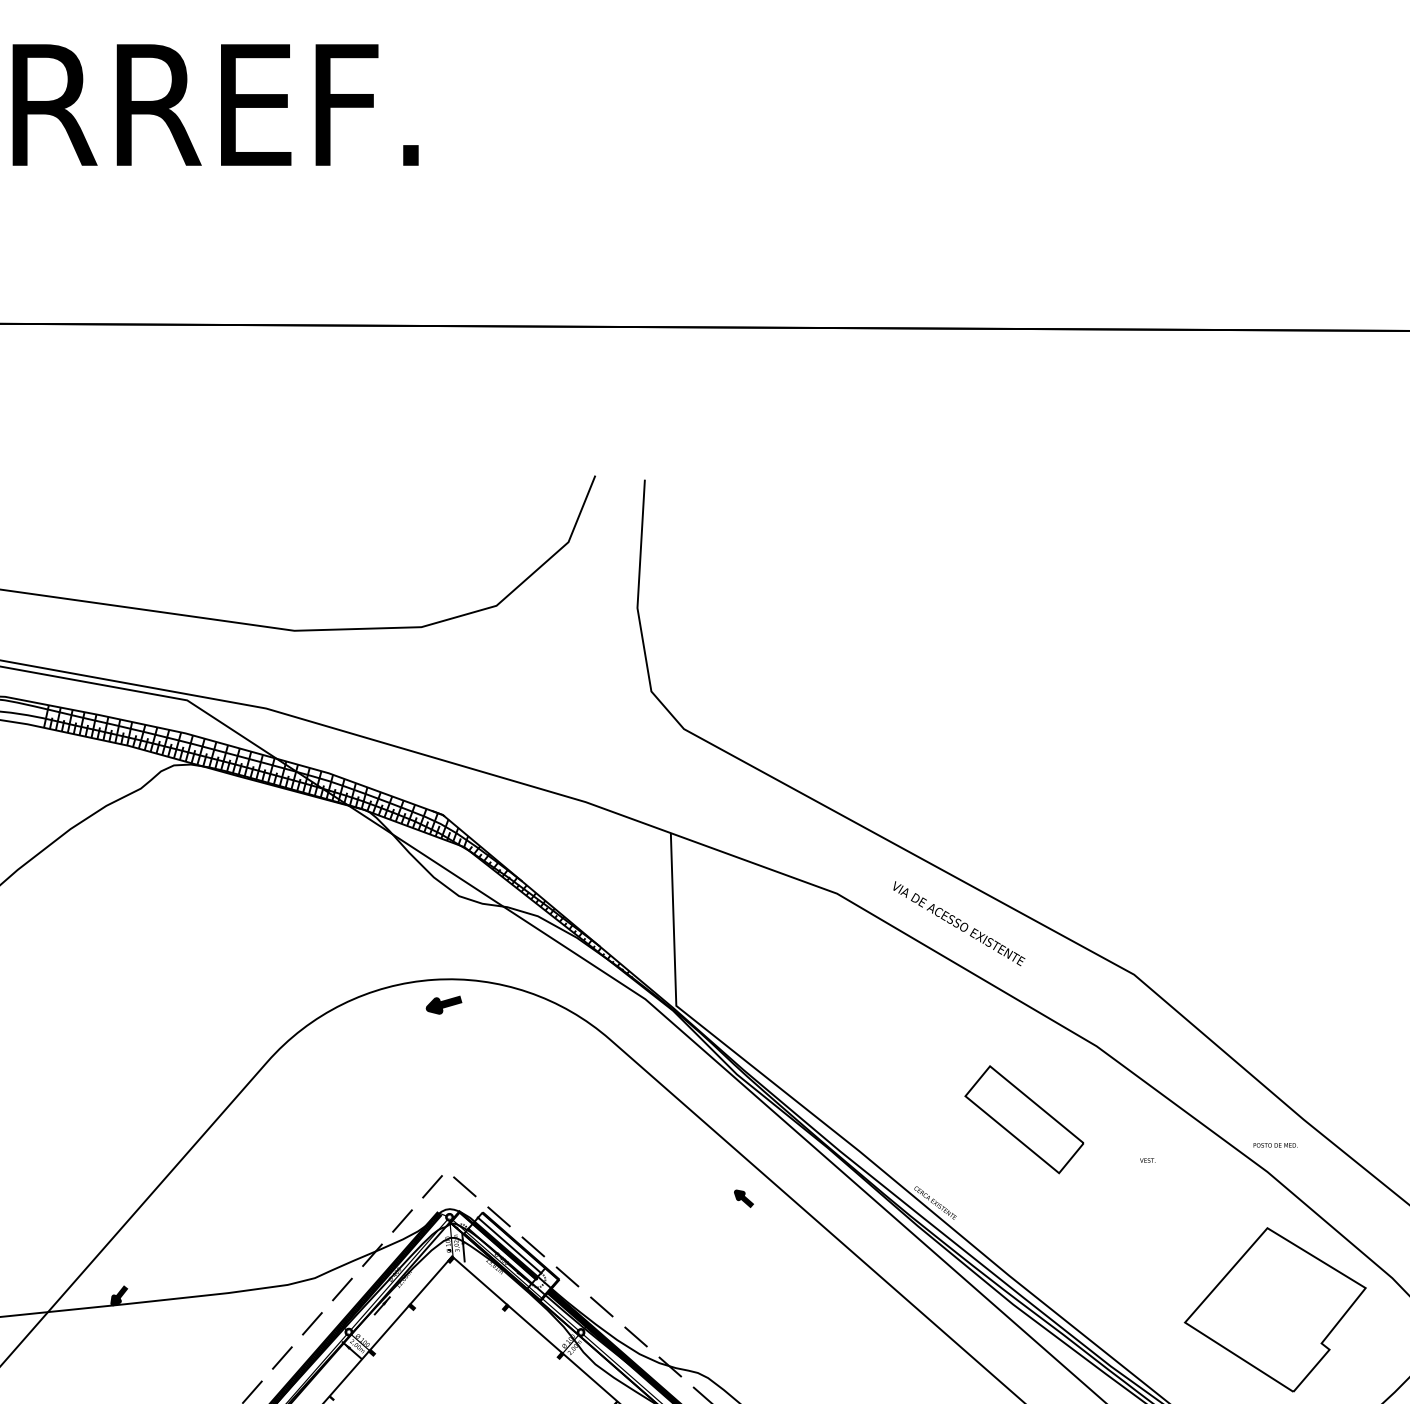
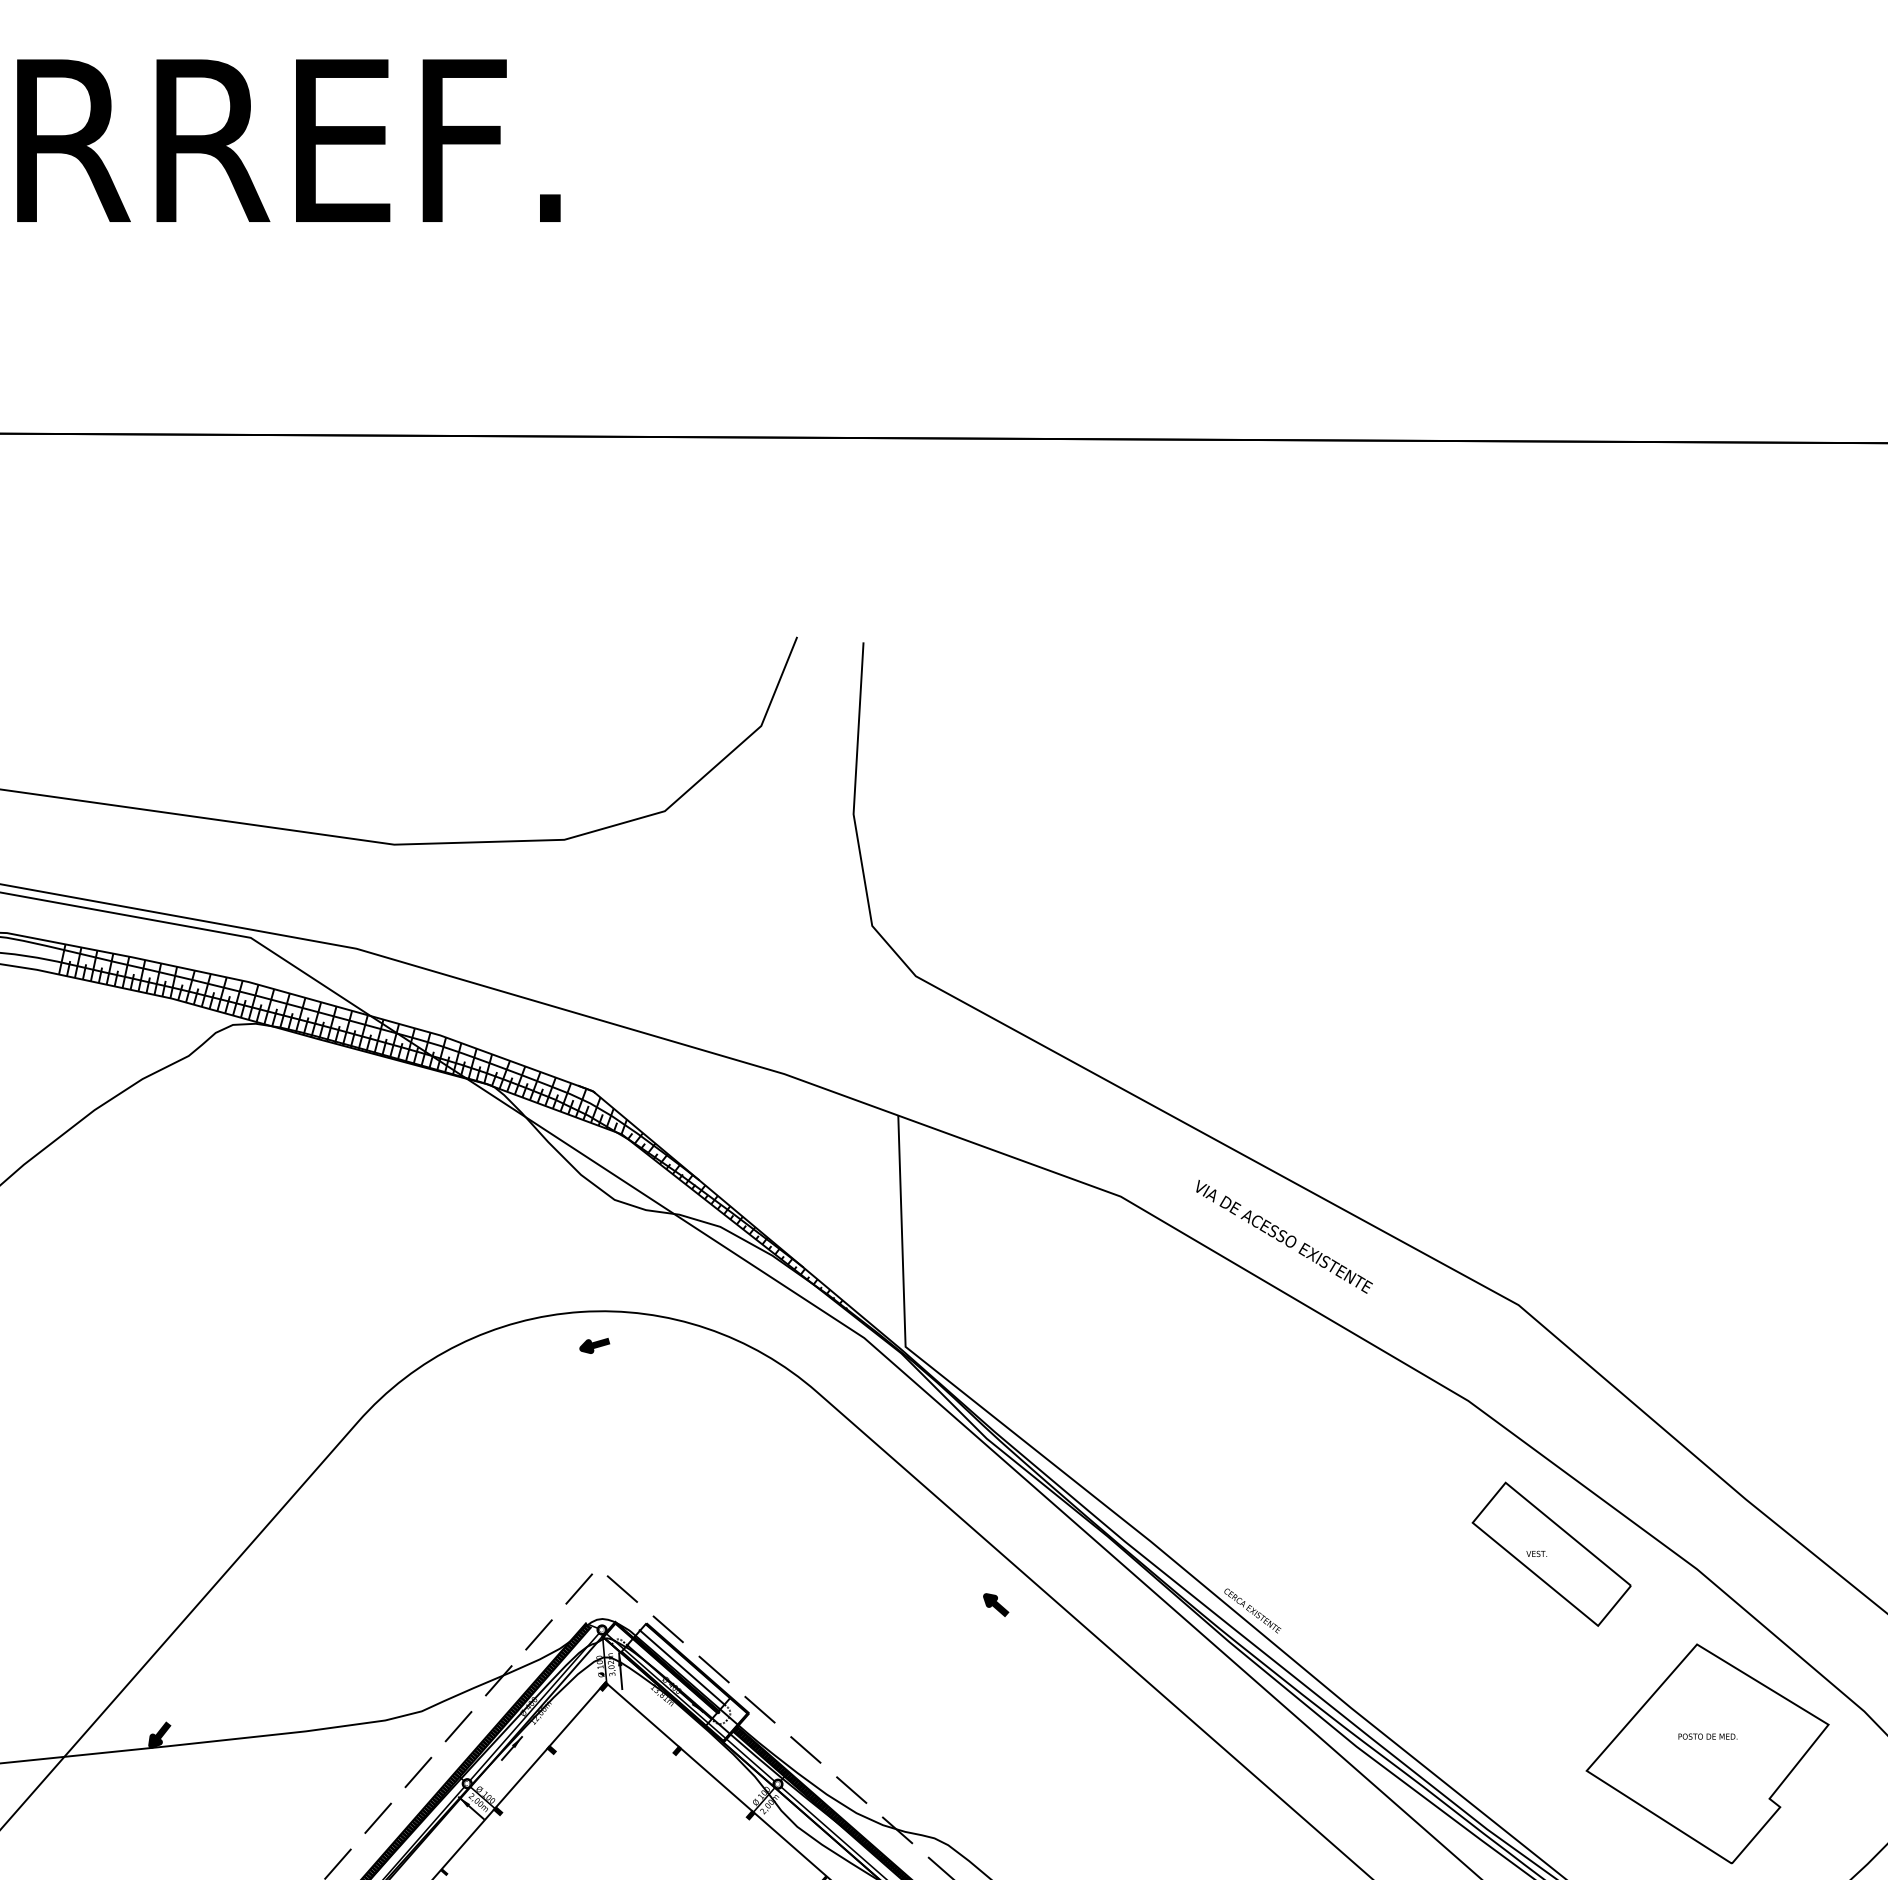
part: (443, 1004) -> (594, 1345), size x0.62
part: (1024, 1119) -> (1551, 1553), moved
text: (1275, 1145) -> (1707, 1736), moved

